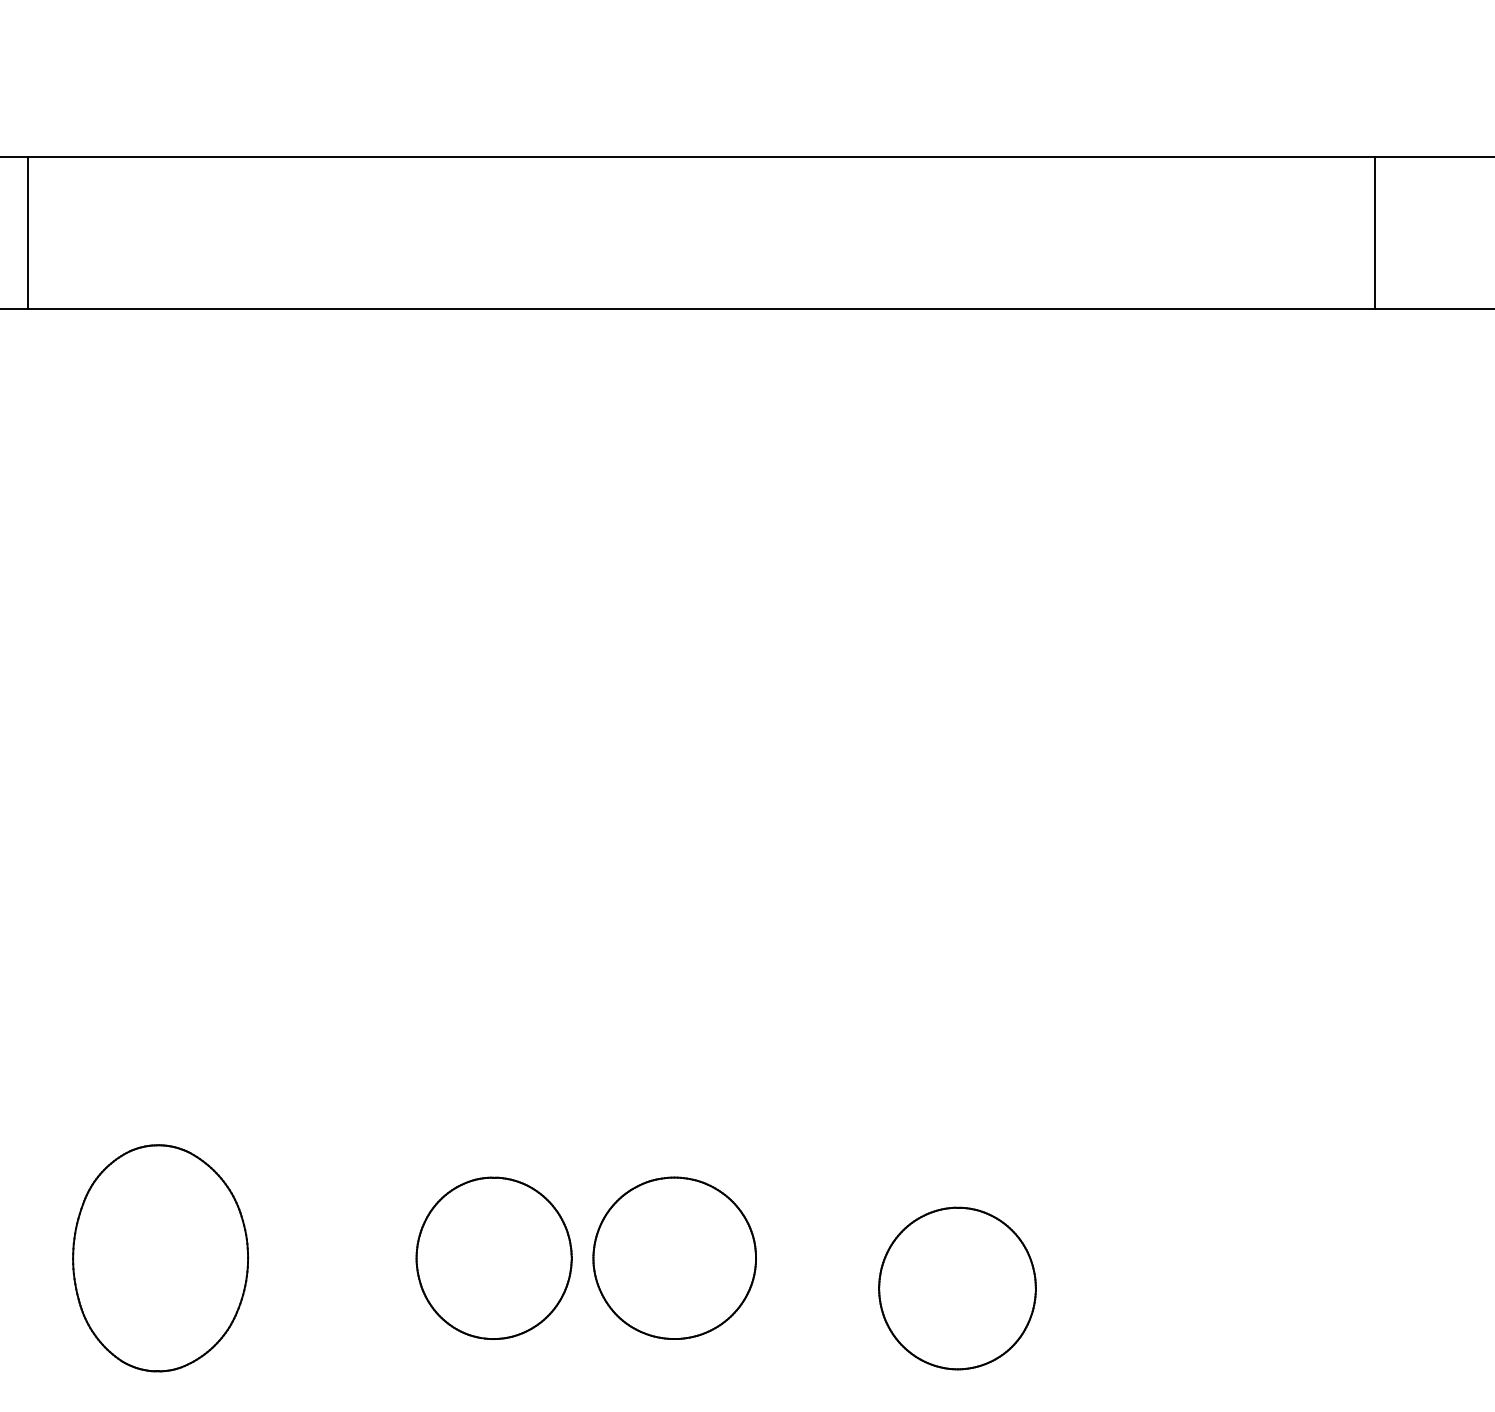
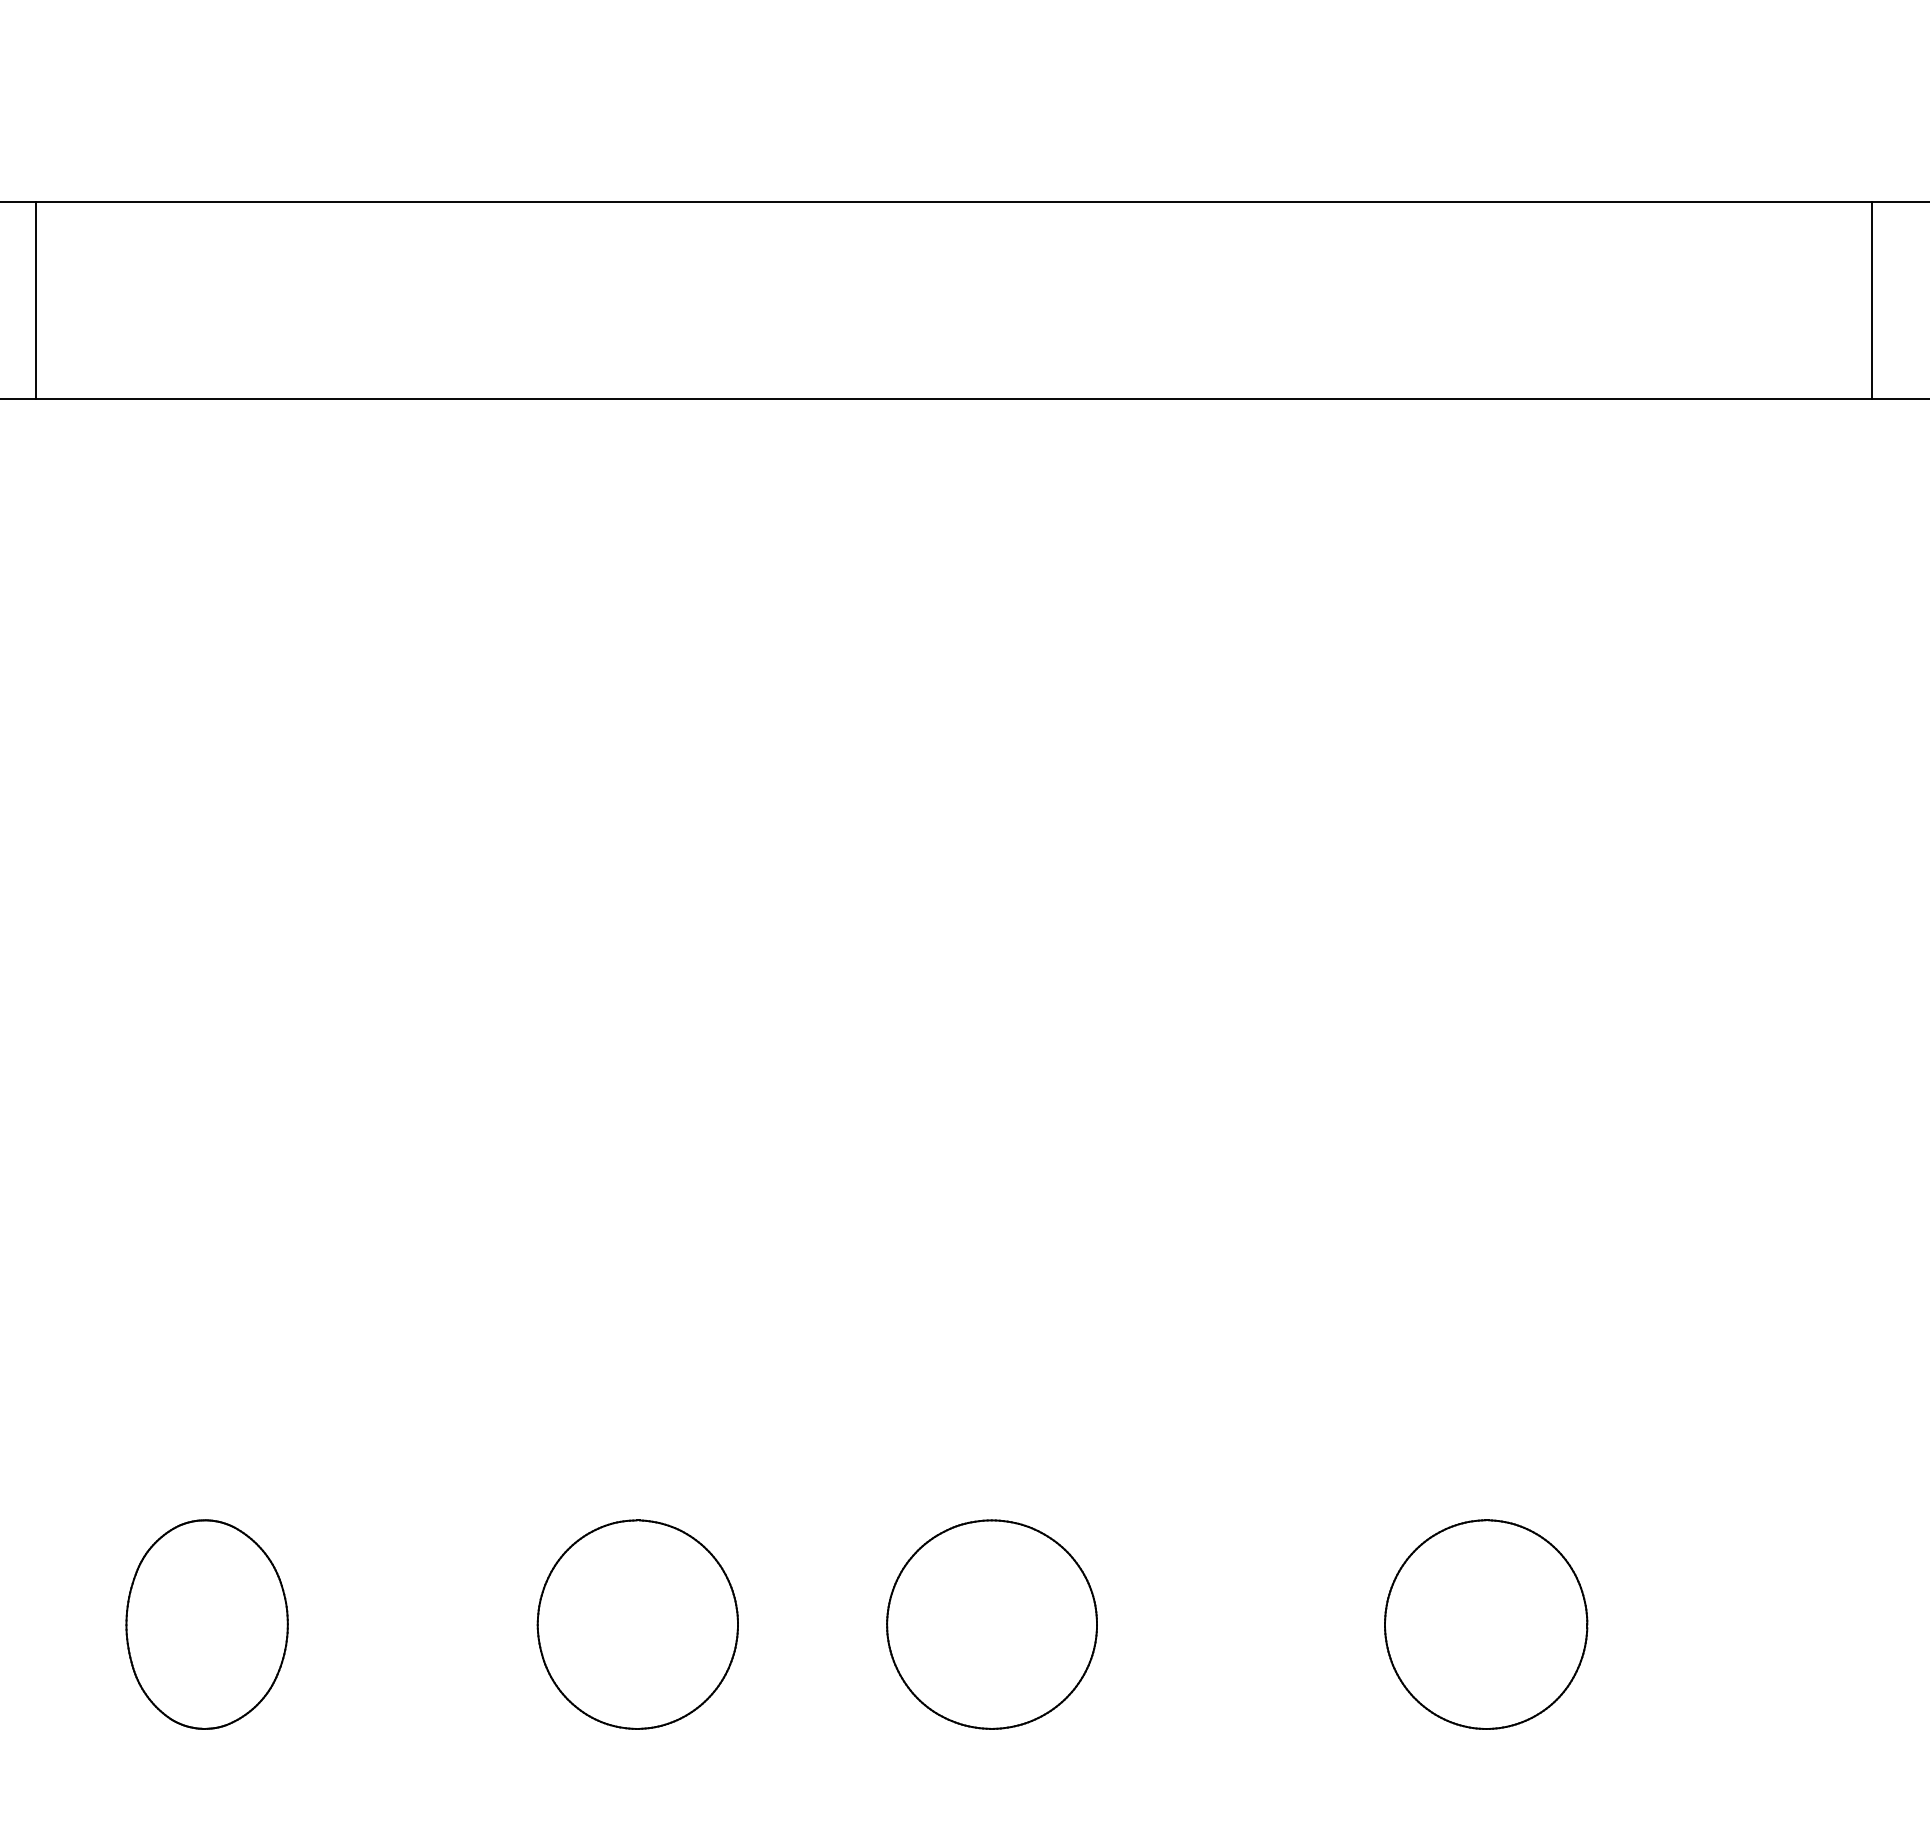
line: (1375, 232) -> (1871, 300), moved
part: (160, 1258) -> (206, 1624), size x0.71
part: (674, 1258) -> (991, 1624), moved
part: (957, 1288) -> (1486, 1624), moved

